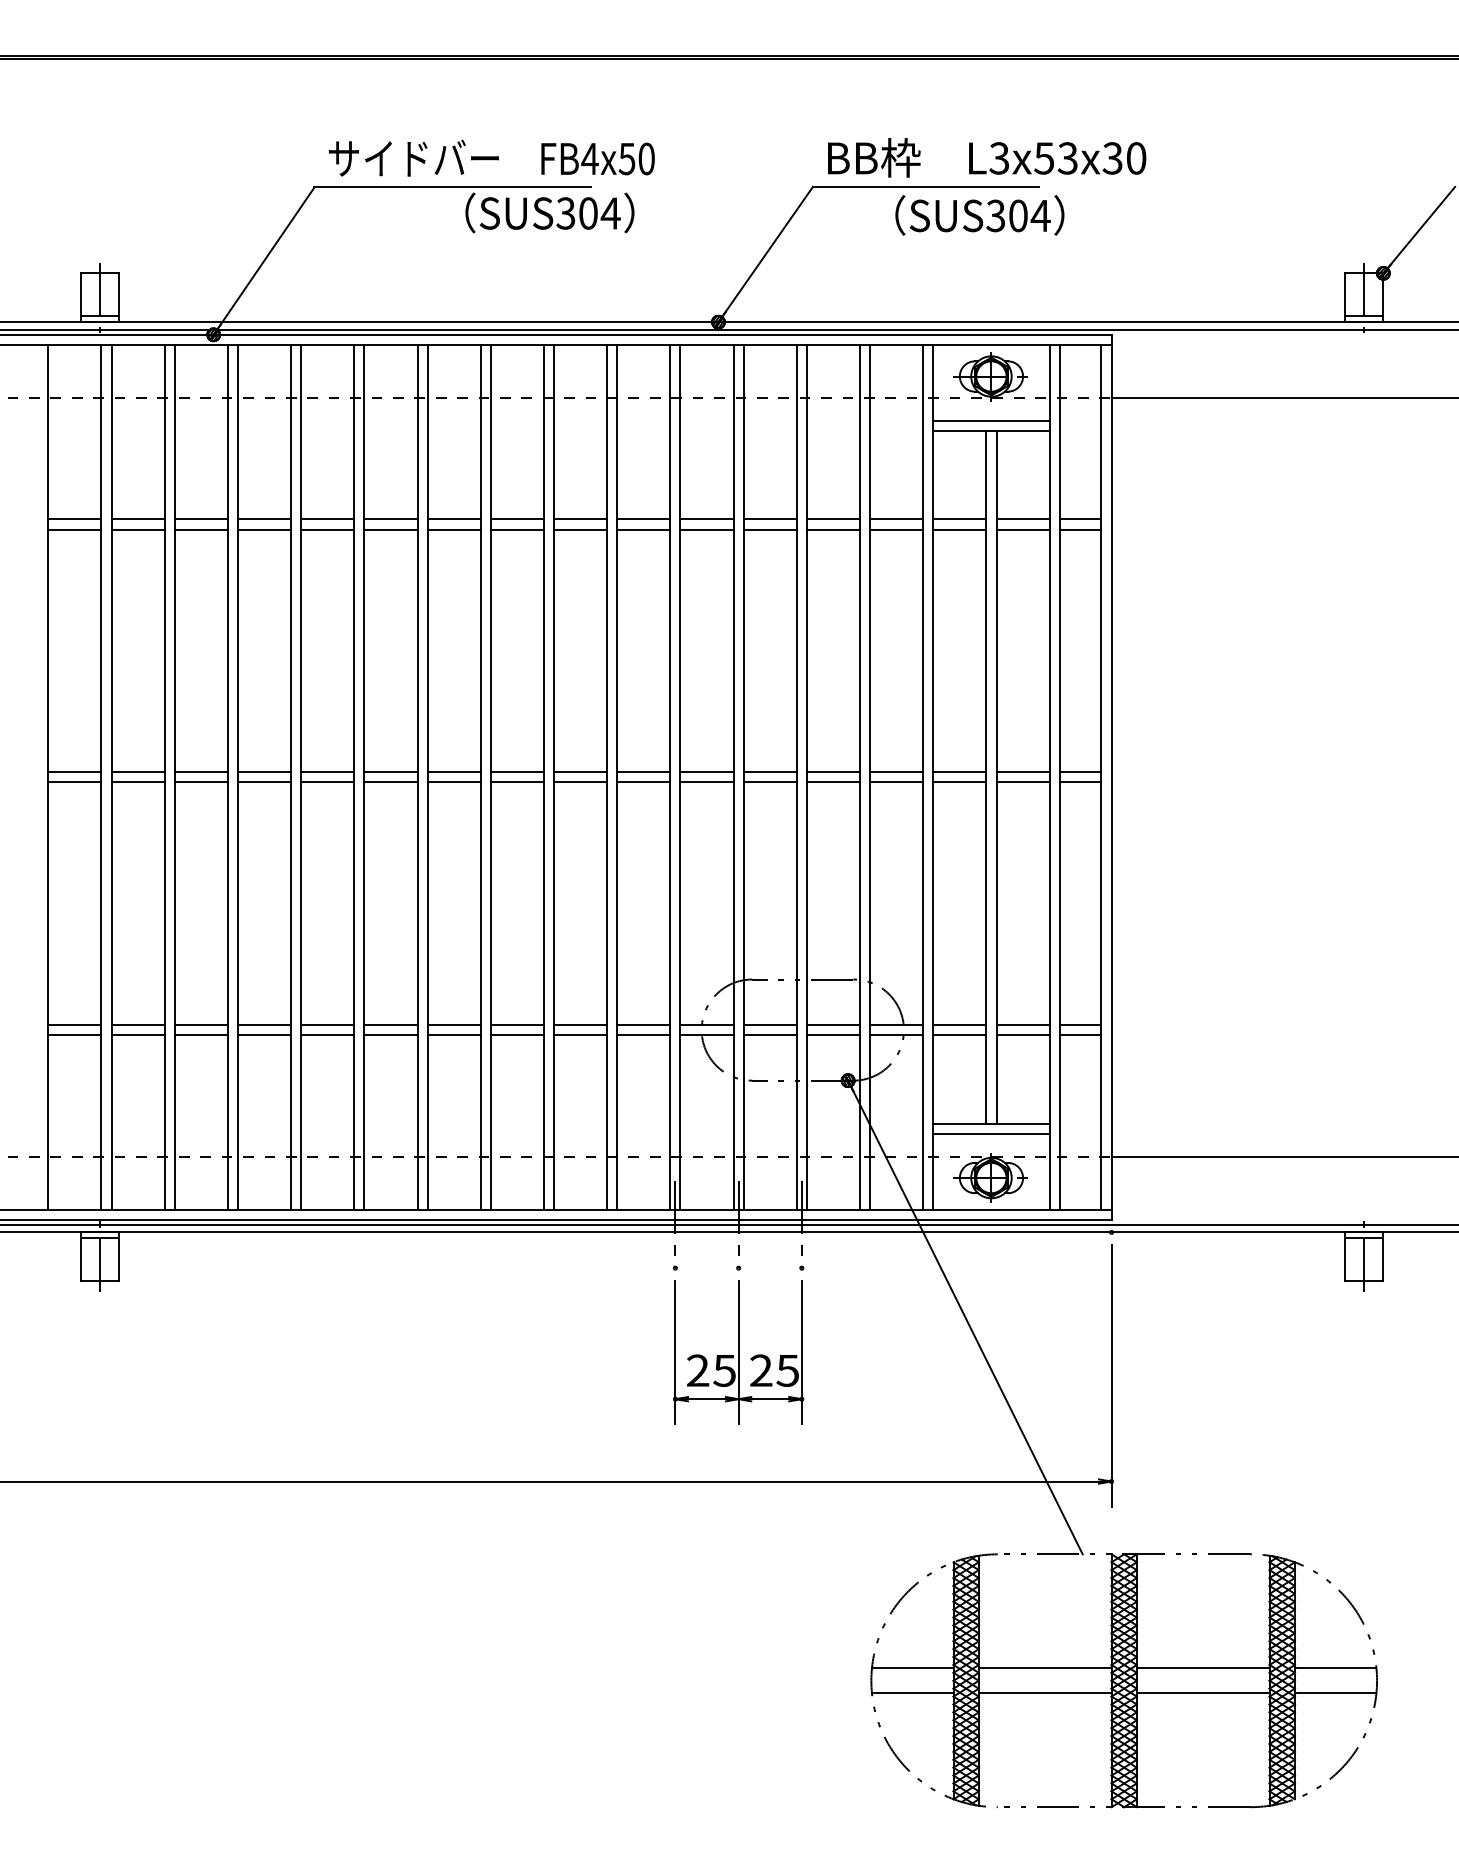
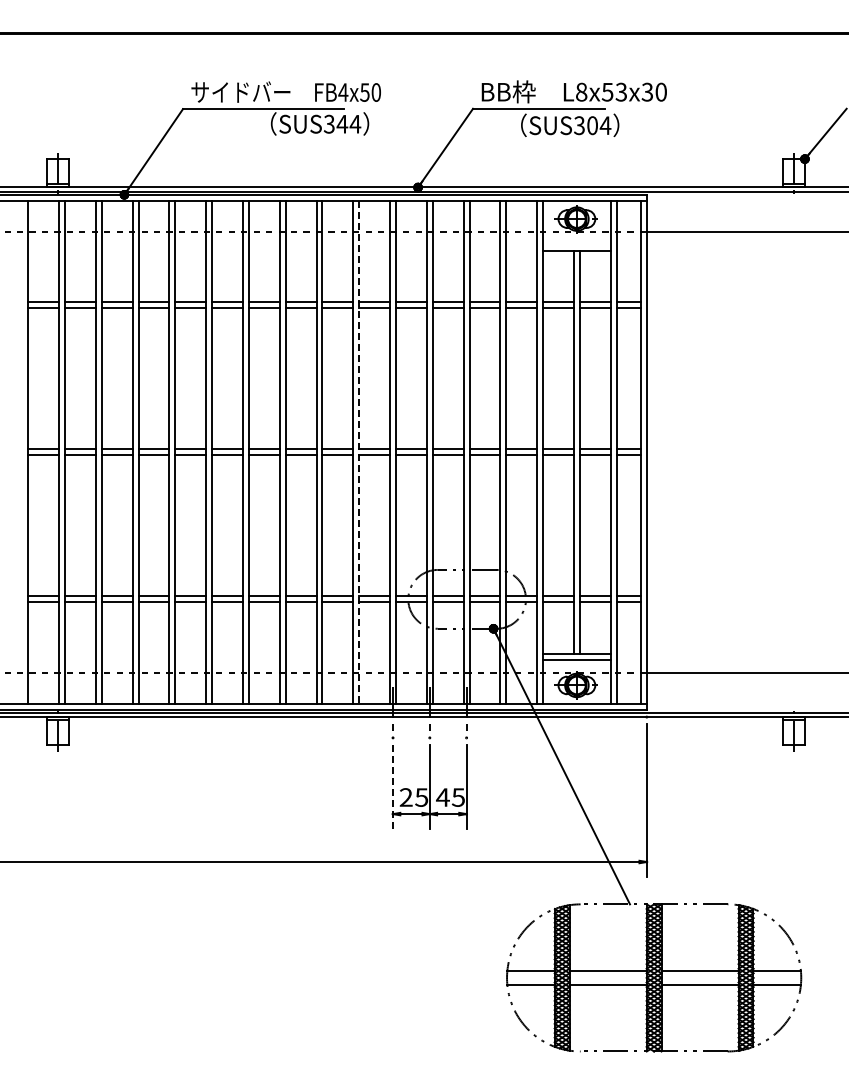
text: (999, 157) -> (581, 91), L3x53x30 -> L8x53x30
text: (588, 212) -> (342, 123), SUS304 -> SUS344
line: (990, 420) -> (576, 244), removed
line: (617, 777) -> (359, 452), solid -> dashed
line: (676, 1353) -> (393, 787), solid -> dashed
text: (760, 1370) -> (442, 797), 25 -> 45

